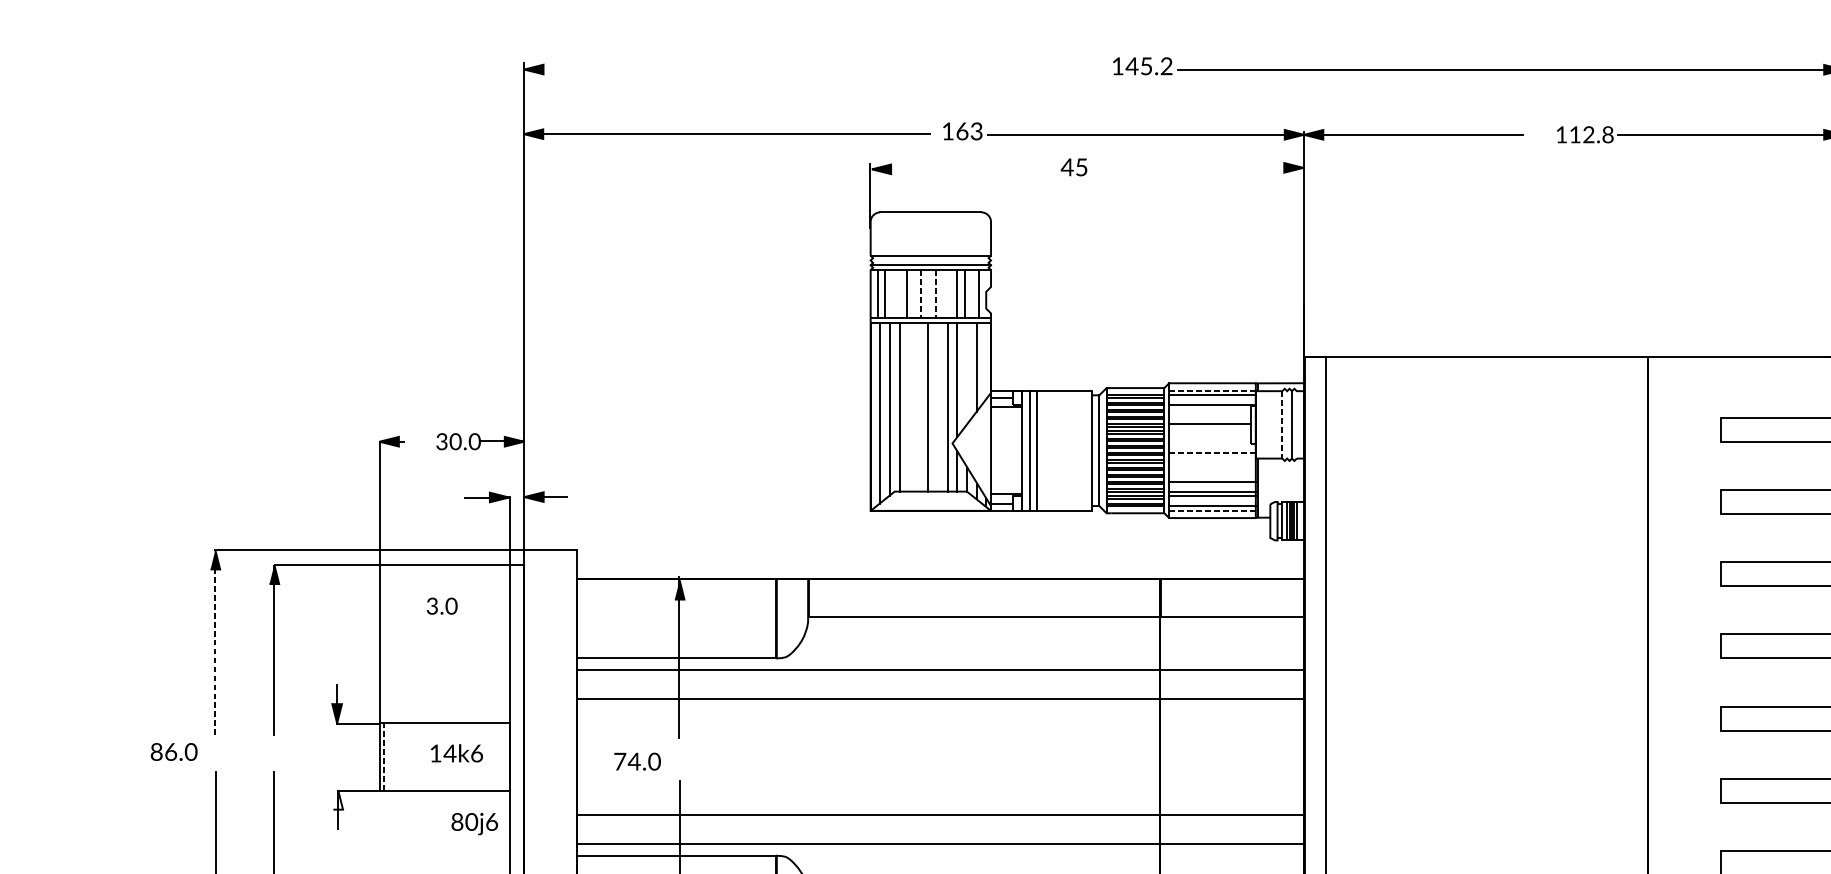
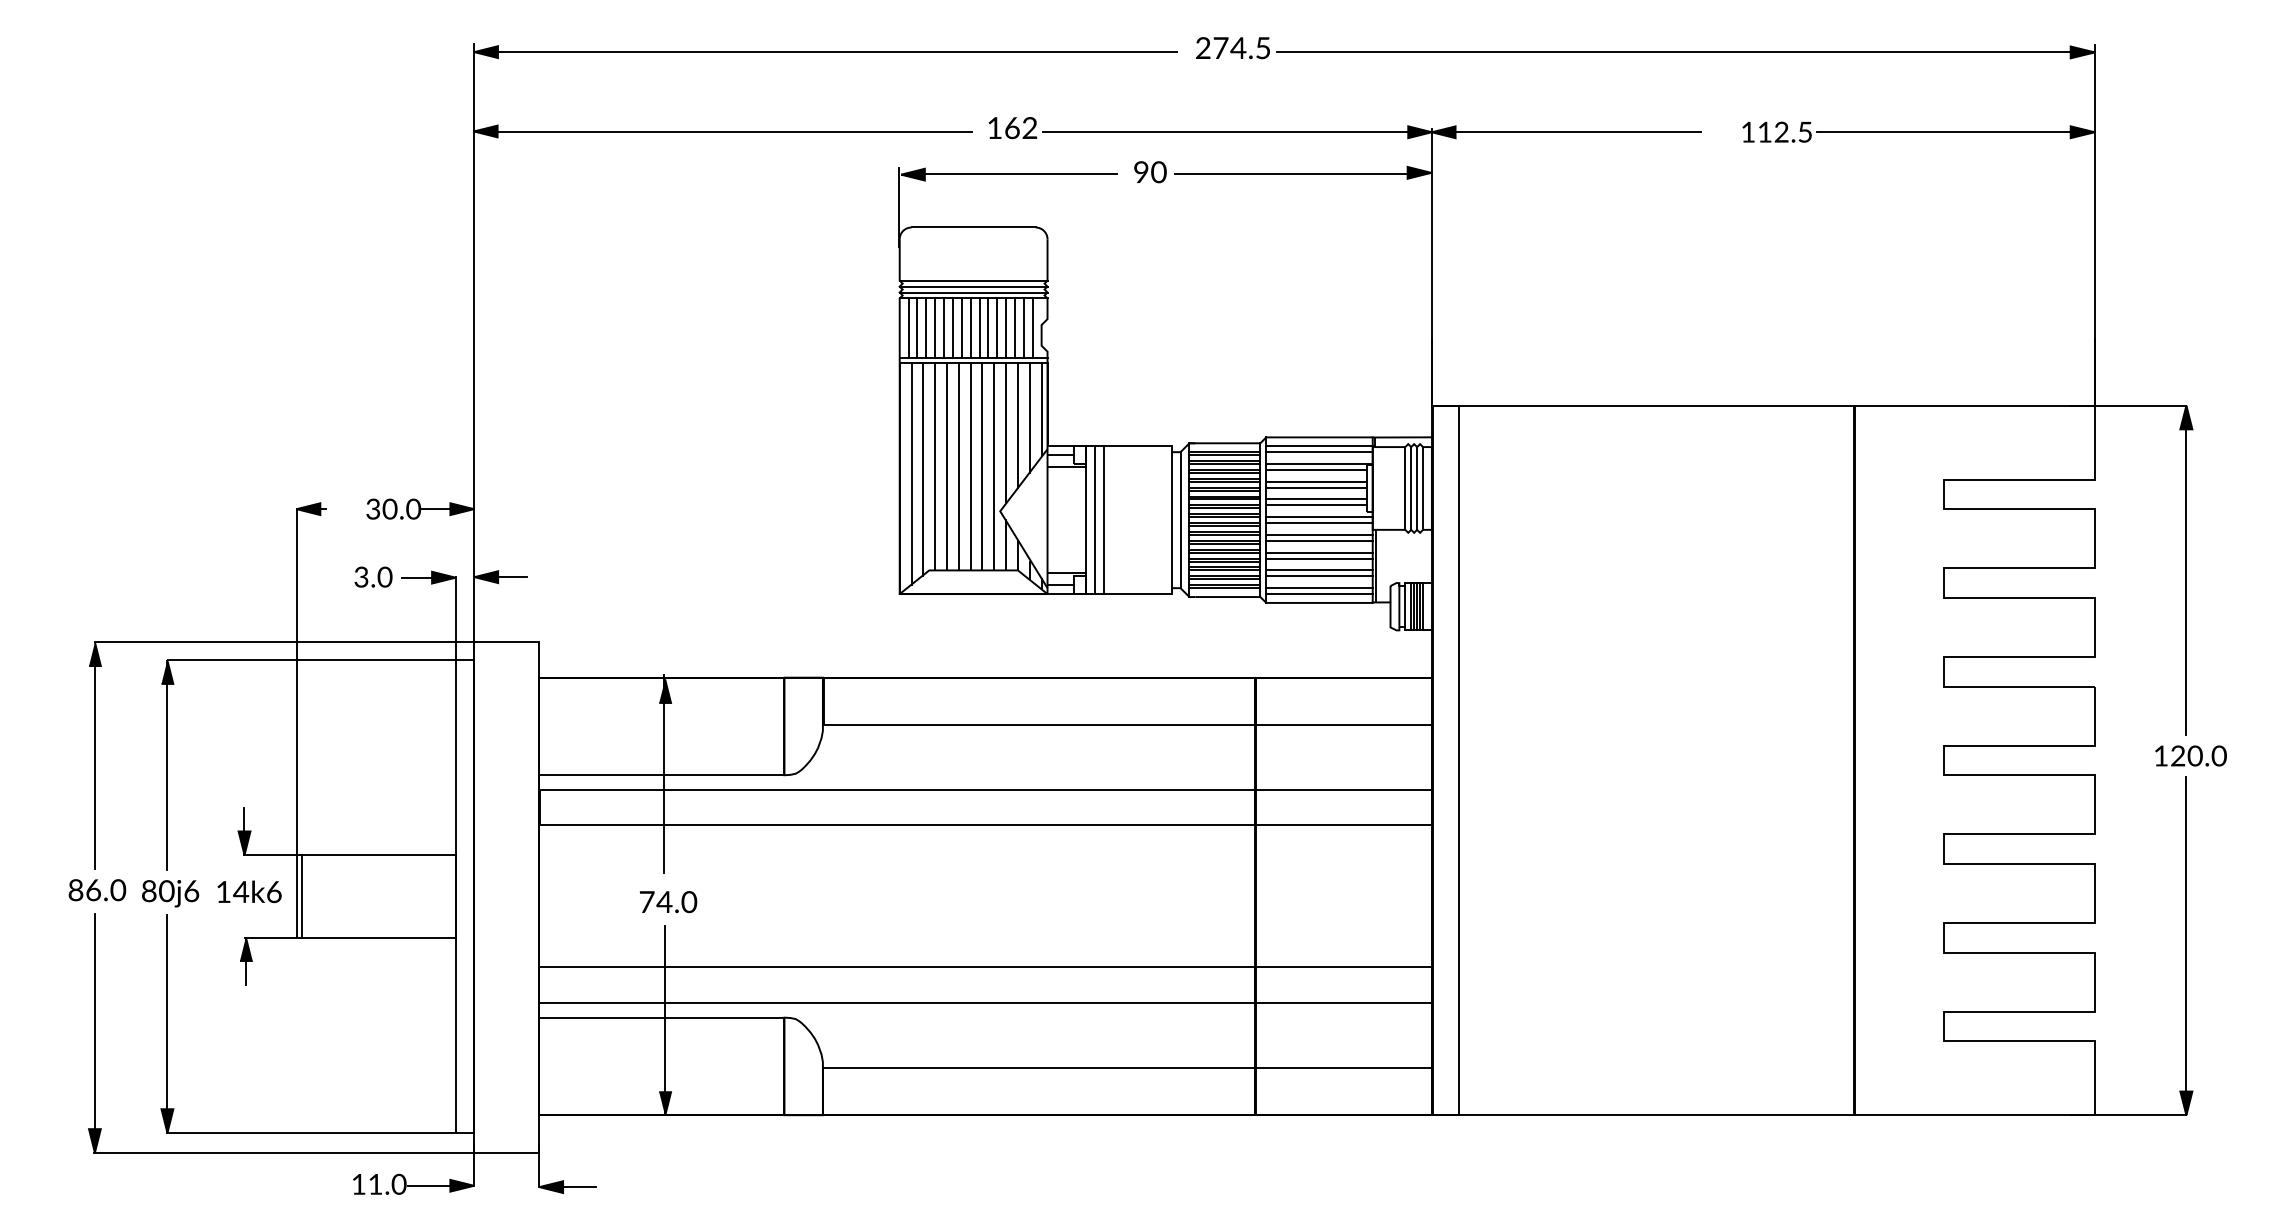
text: (1142, 66) -> (1233, 48), 145.2 -> 274.5
line: (815, 69) -> (832, 52), added
text: (976, 133) -> (1029, 130), 163 -> 162
text: (1608, 134) -> (1805, 131), 112.8 -> 112.5
text: (1074, 167) -> (1149, 172), 45 -> 90
line: (1197, 168) -> (1300, 173), added
line: (963, 169) -> (1013, 174), added
line: (930, 260) -> (973, 286), added
line: (892, 293) -> (926, 327), added
line: (899, 293) -> (935, 327), added
line: (913, 293) -> (952, 327), added
line: (928, 293) -> (970, 327), added
line: (942, 293) -> (988, 327), added
line: (950, 293) -> (997, 327), added
line: (971, 293) -> (1023, 327), added
line: (920, 294) -> (961, 328), dashed -> solid
line: (935, 294) -> (979, 328), dashed -> solid
line: (986, 360) -> (1041, 409), added
line: (966, 373) -> (1017, 425), added
line: (1213, 390) -> (1320, 446), dashed -> solid
line: (909, 406) -> (947, 466), added
line: (918, 406) -> (958, 466), added
line: (938, 406) -> (982, 466), added
line: (1210, 409) -> (1316, 469), added
line: (1210, 419) -> (1316, 481), added
line: (1282, 424) -> (1405, 488), dashed -> solid
line: (1287, 424) -> (1411, 488), added
line: (1297, 424) -> (1423, 488), added
line: (1210, 433) -> (1316, 499), added
line: (1210, 438) -> (1316, 505), added
line: (1212, 448) -> (1319, 517), added
line: (1213, 453) -> (1320, 523), dashed -> solid
line: (1212, 462) -> (1319, 534), added
line: (1212, 467) -> (1319, 540), added
line: (1212, 477) -> (1319, 552), added
line: (1213, 511) -> (1320, 594), dashed -> solid
text: (442, 605) -> (373, 576), moved
line: (214, 646) -> (94, 760), dashed -> solid
text: (174, 752) -> (97, 890), moved
text: (456, 753) -> (249, 891), moved
line: (383, 757) -> (301, 896), dashed -> solid
text: (637, 762) -> (668, 902), moved
fill: (337, 800) -> (245, 949), added
text: (474, 823) -> (170, 893), moved

